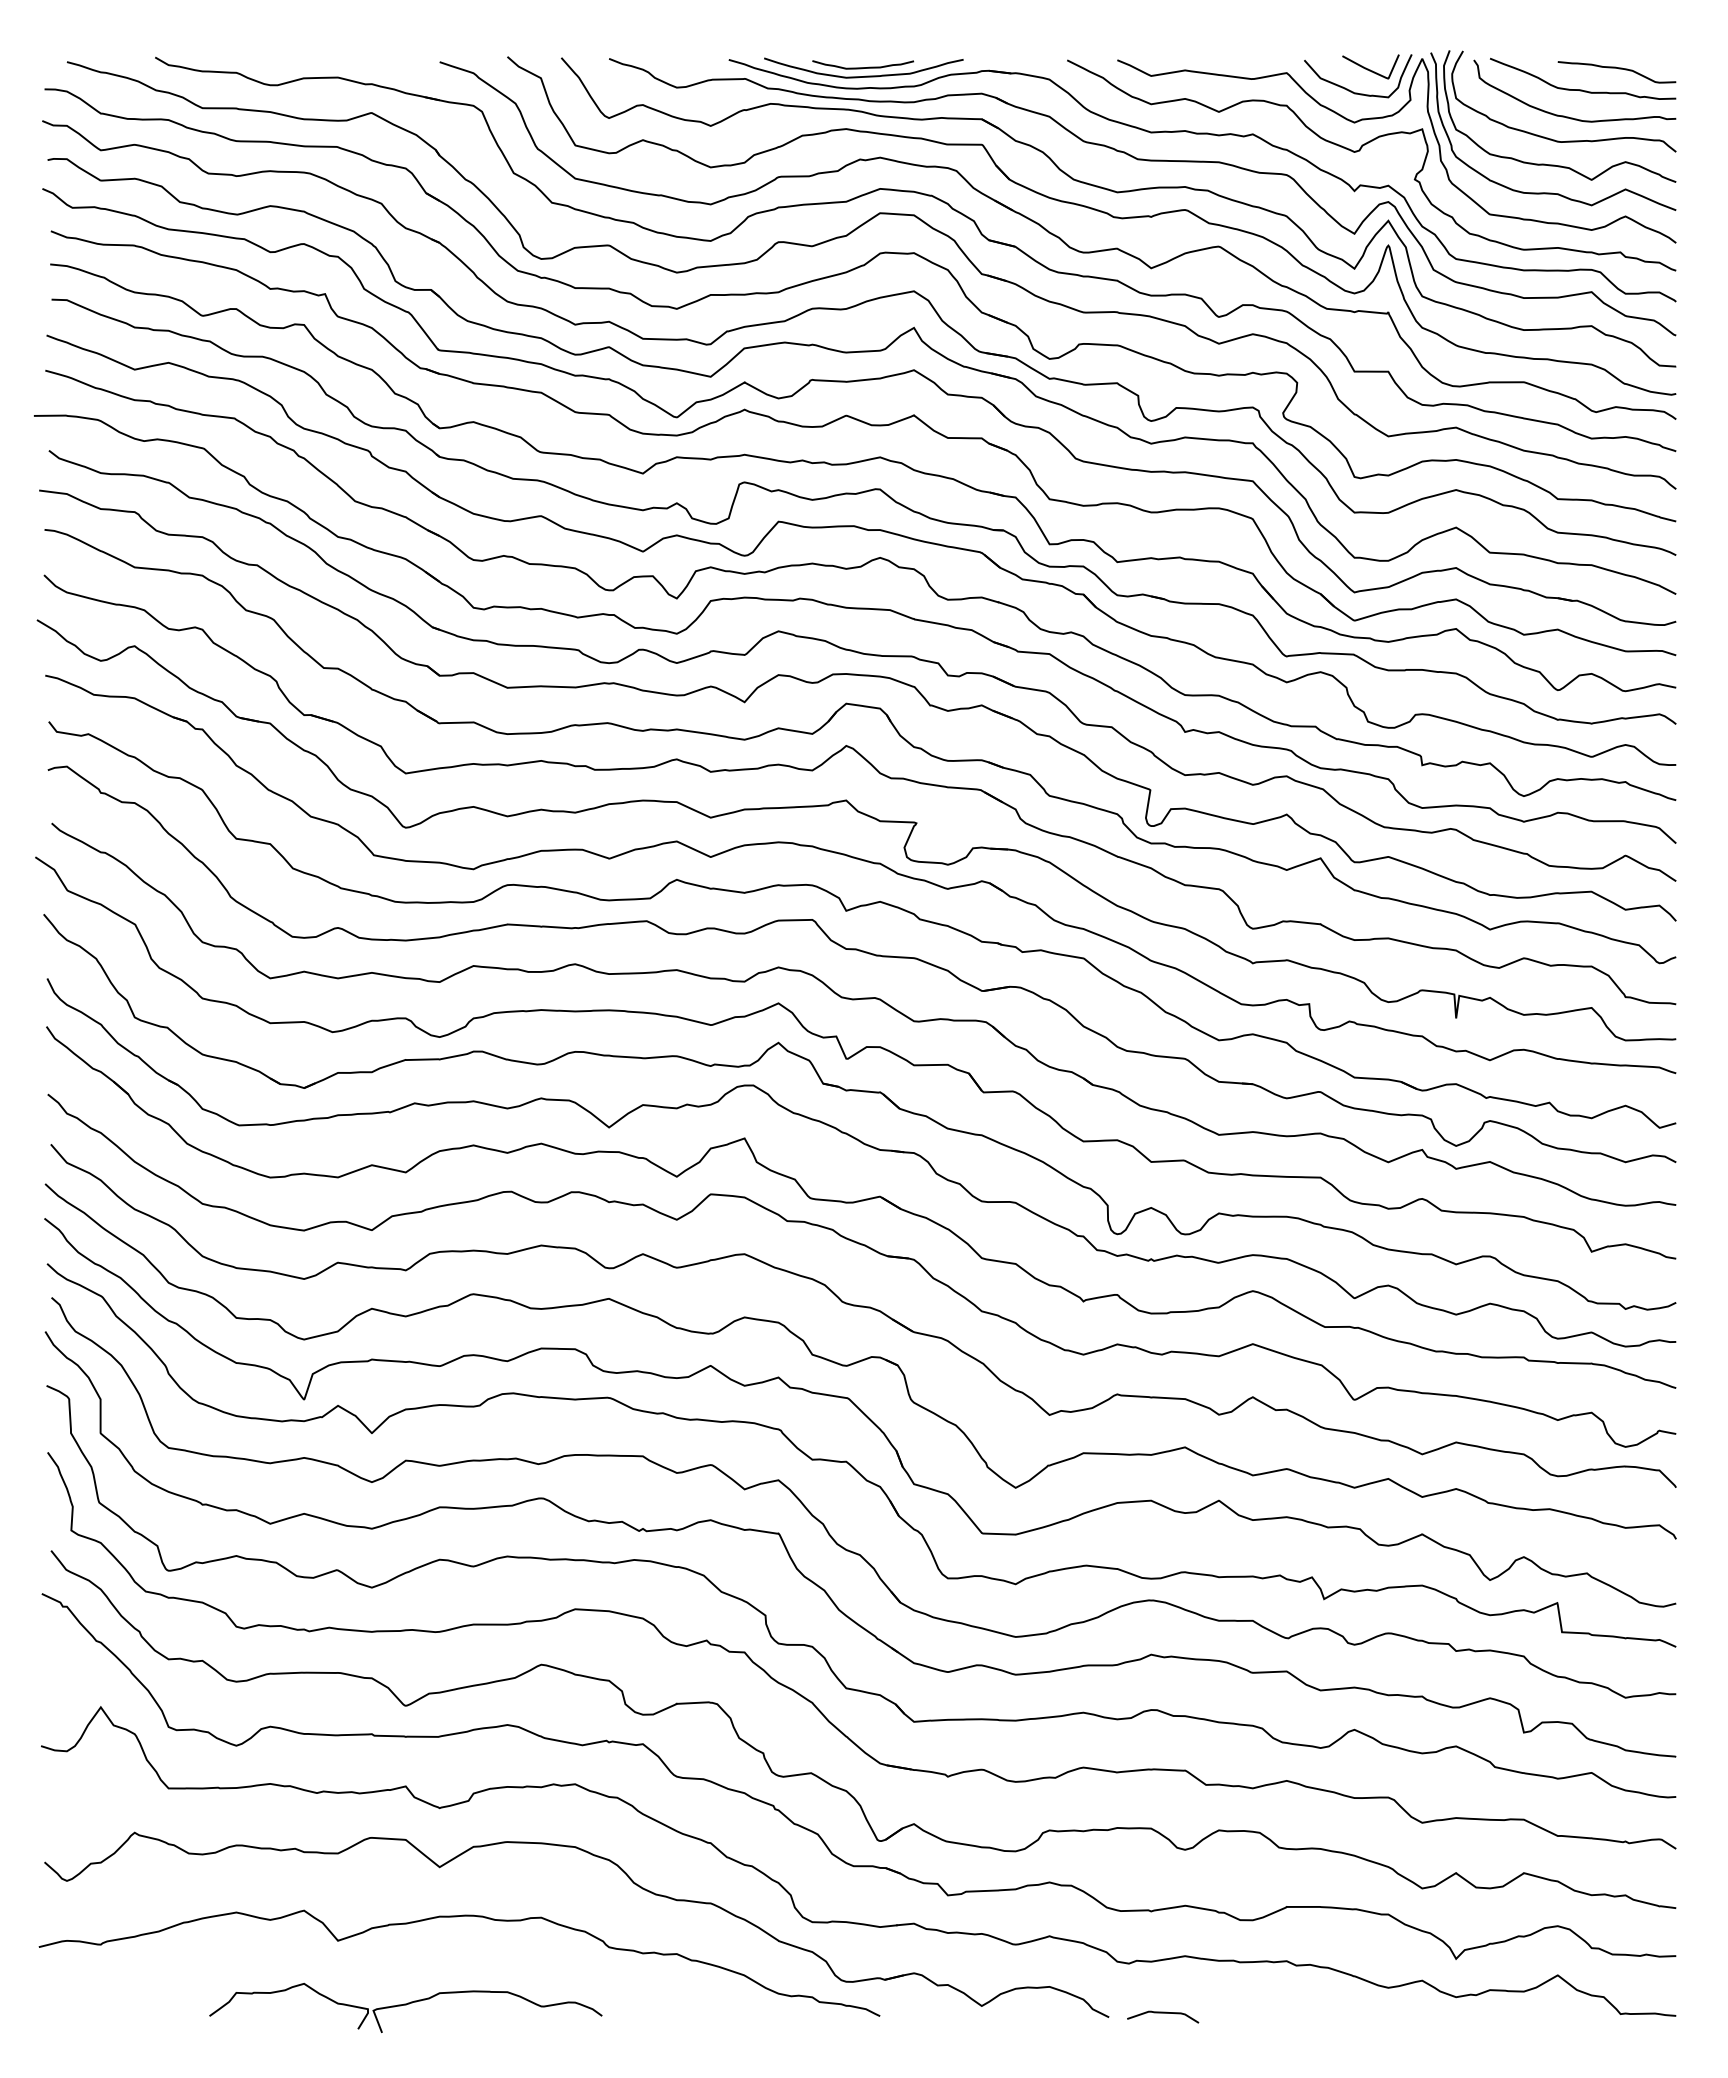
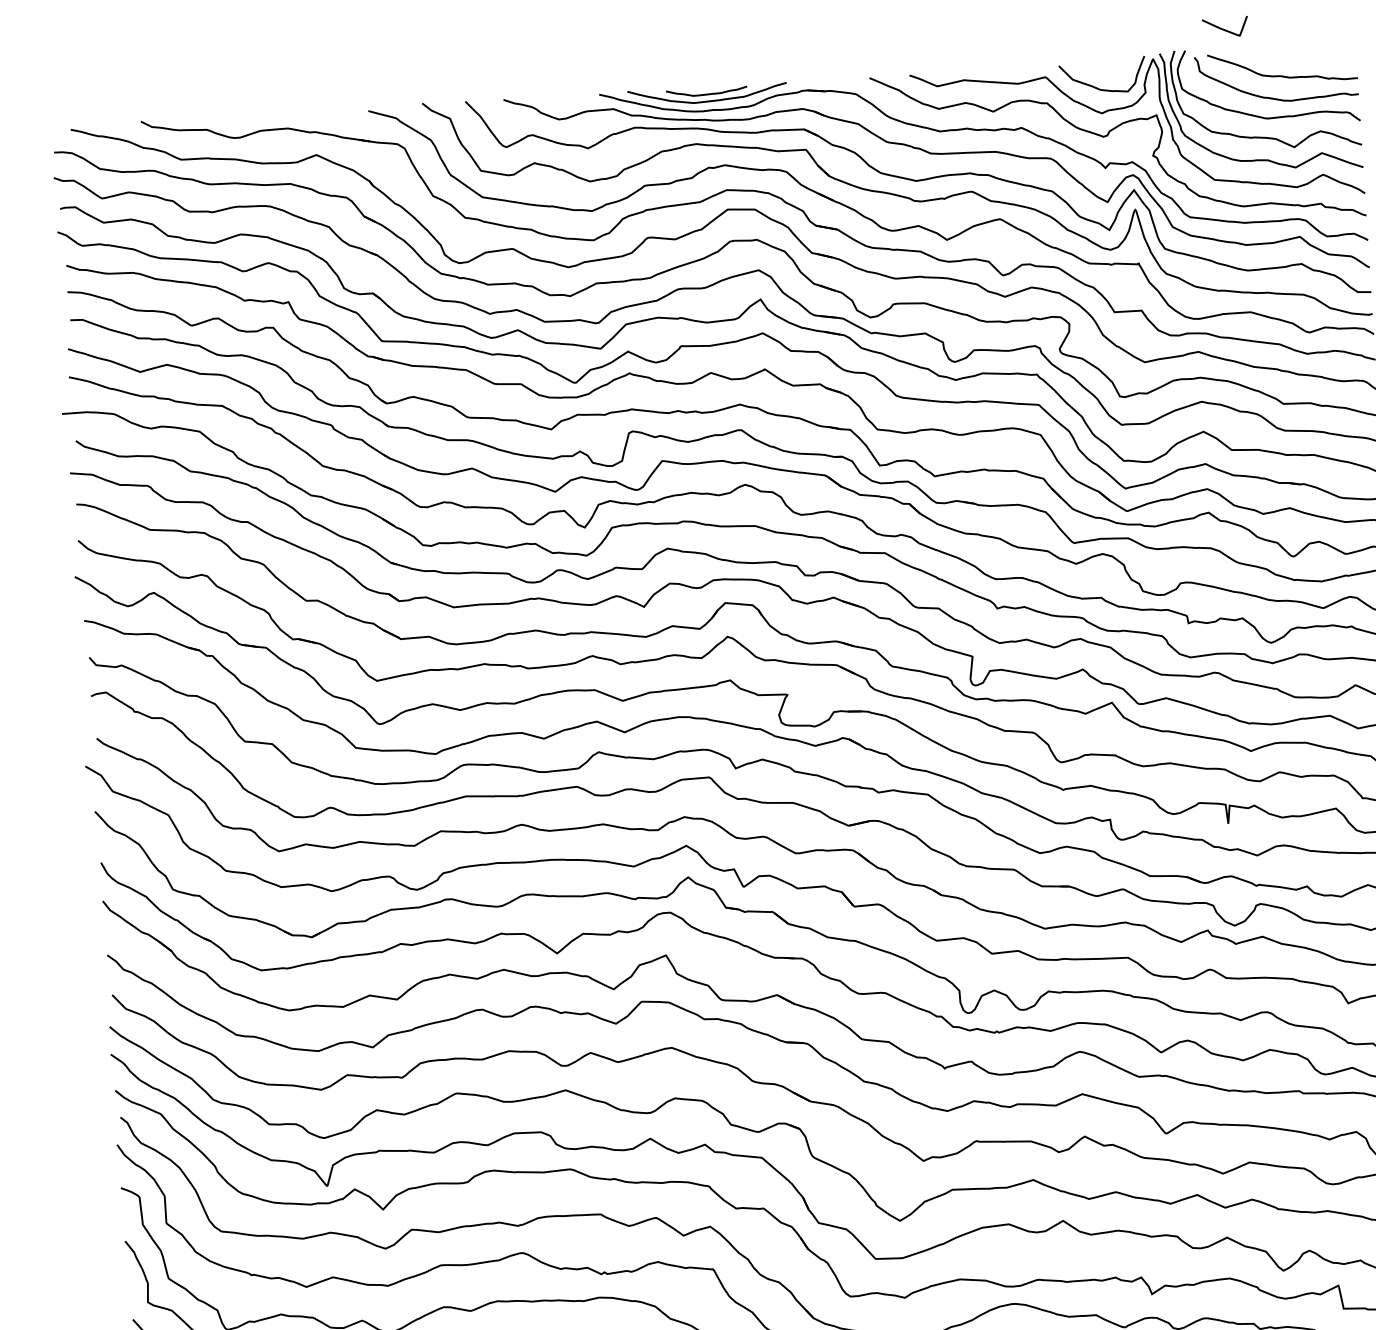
curve: (1368, 68) -> (1223, 28), moved
curve: (1618, 69) -> (1310, 57), removed

